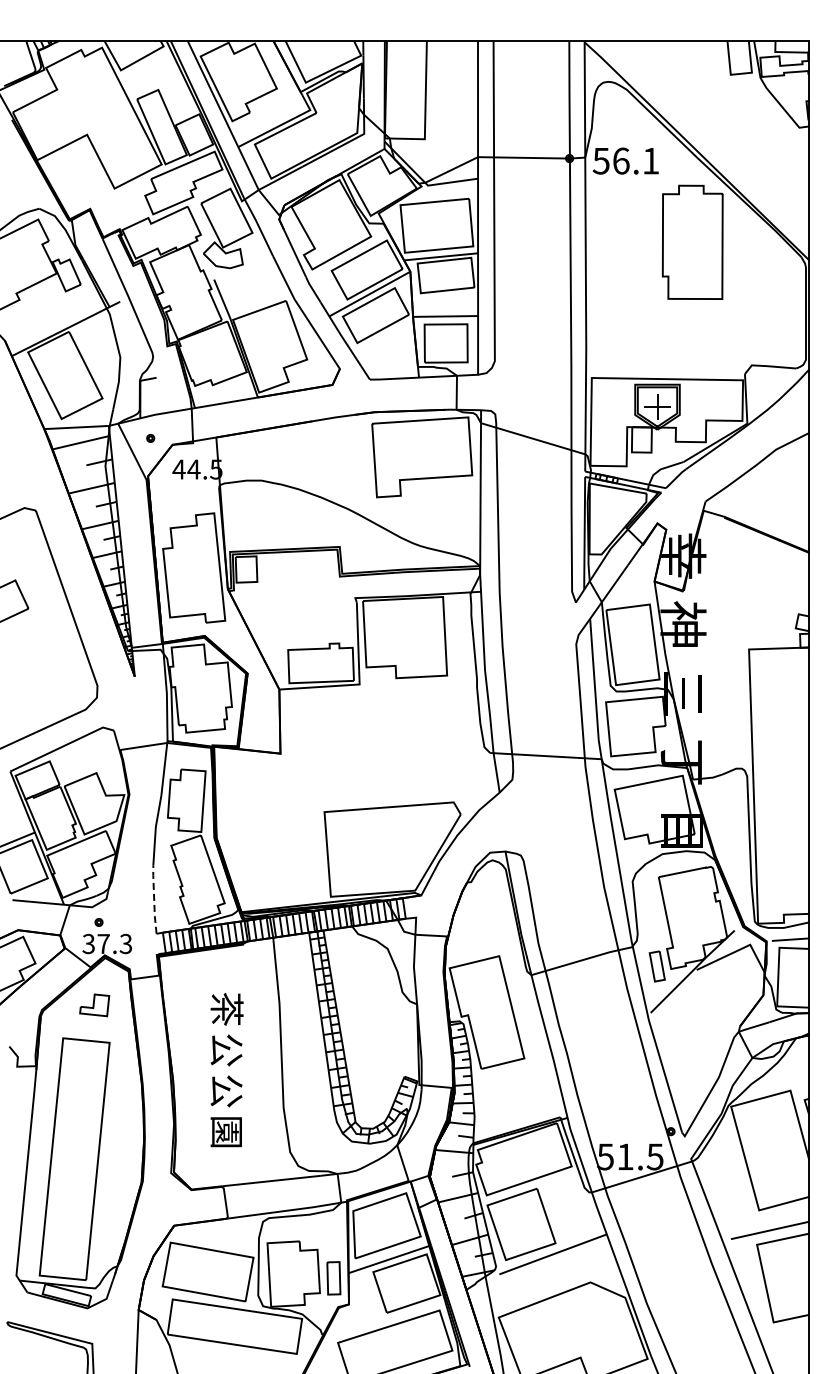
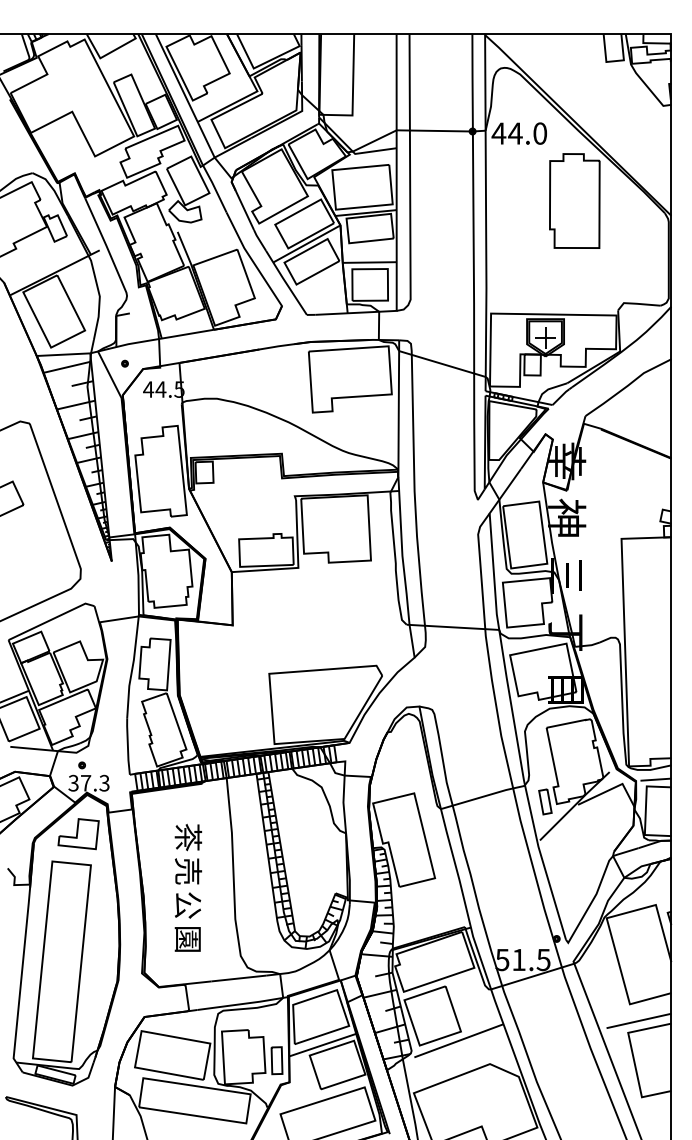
text: (625, 160) -> (519, 133), 56.1 -> 44.0
line: (154, 899) -> (128, 746), dashed -> solid
part: (94, 1005) -> (78, 834), size x1.67
text: (226, 1050) -> (187, 871), 公 -> 売

